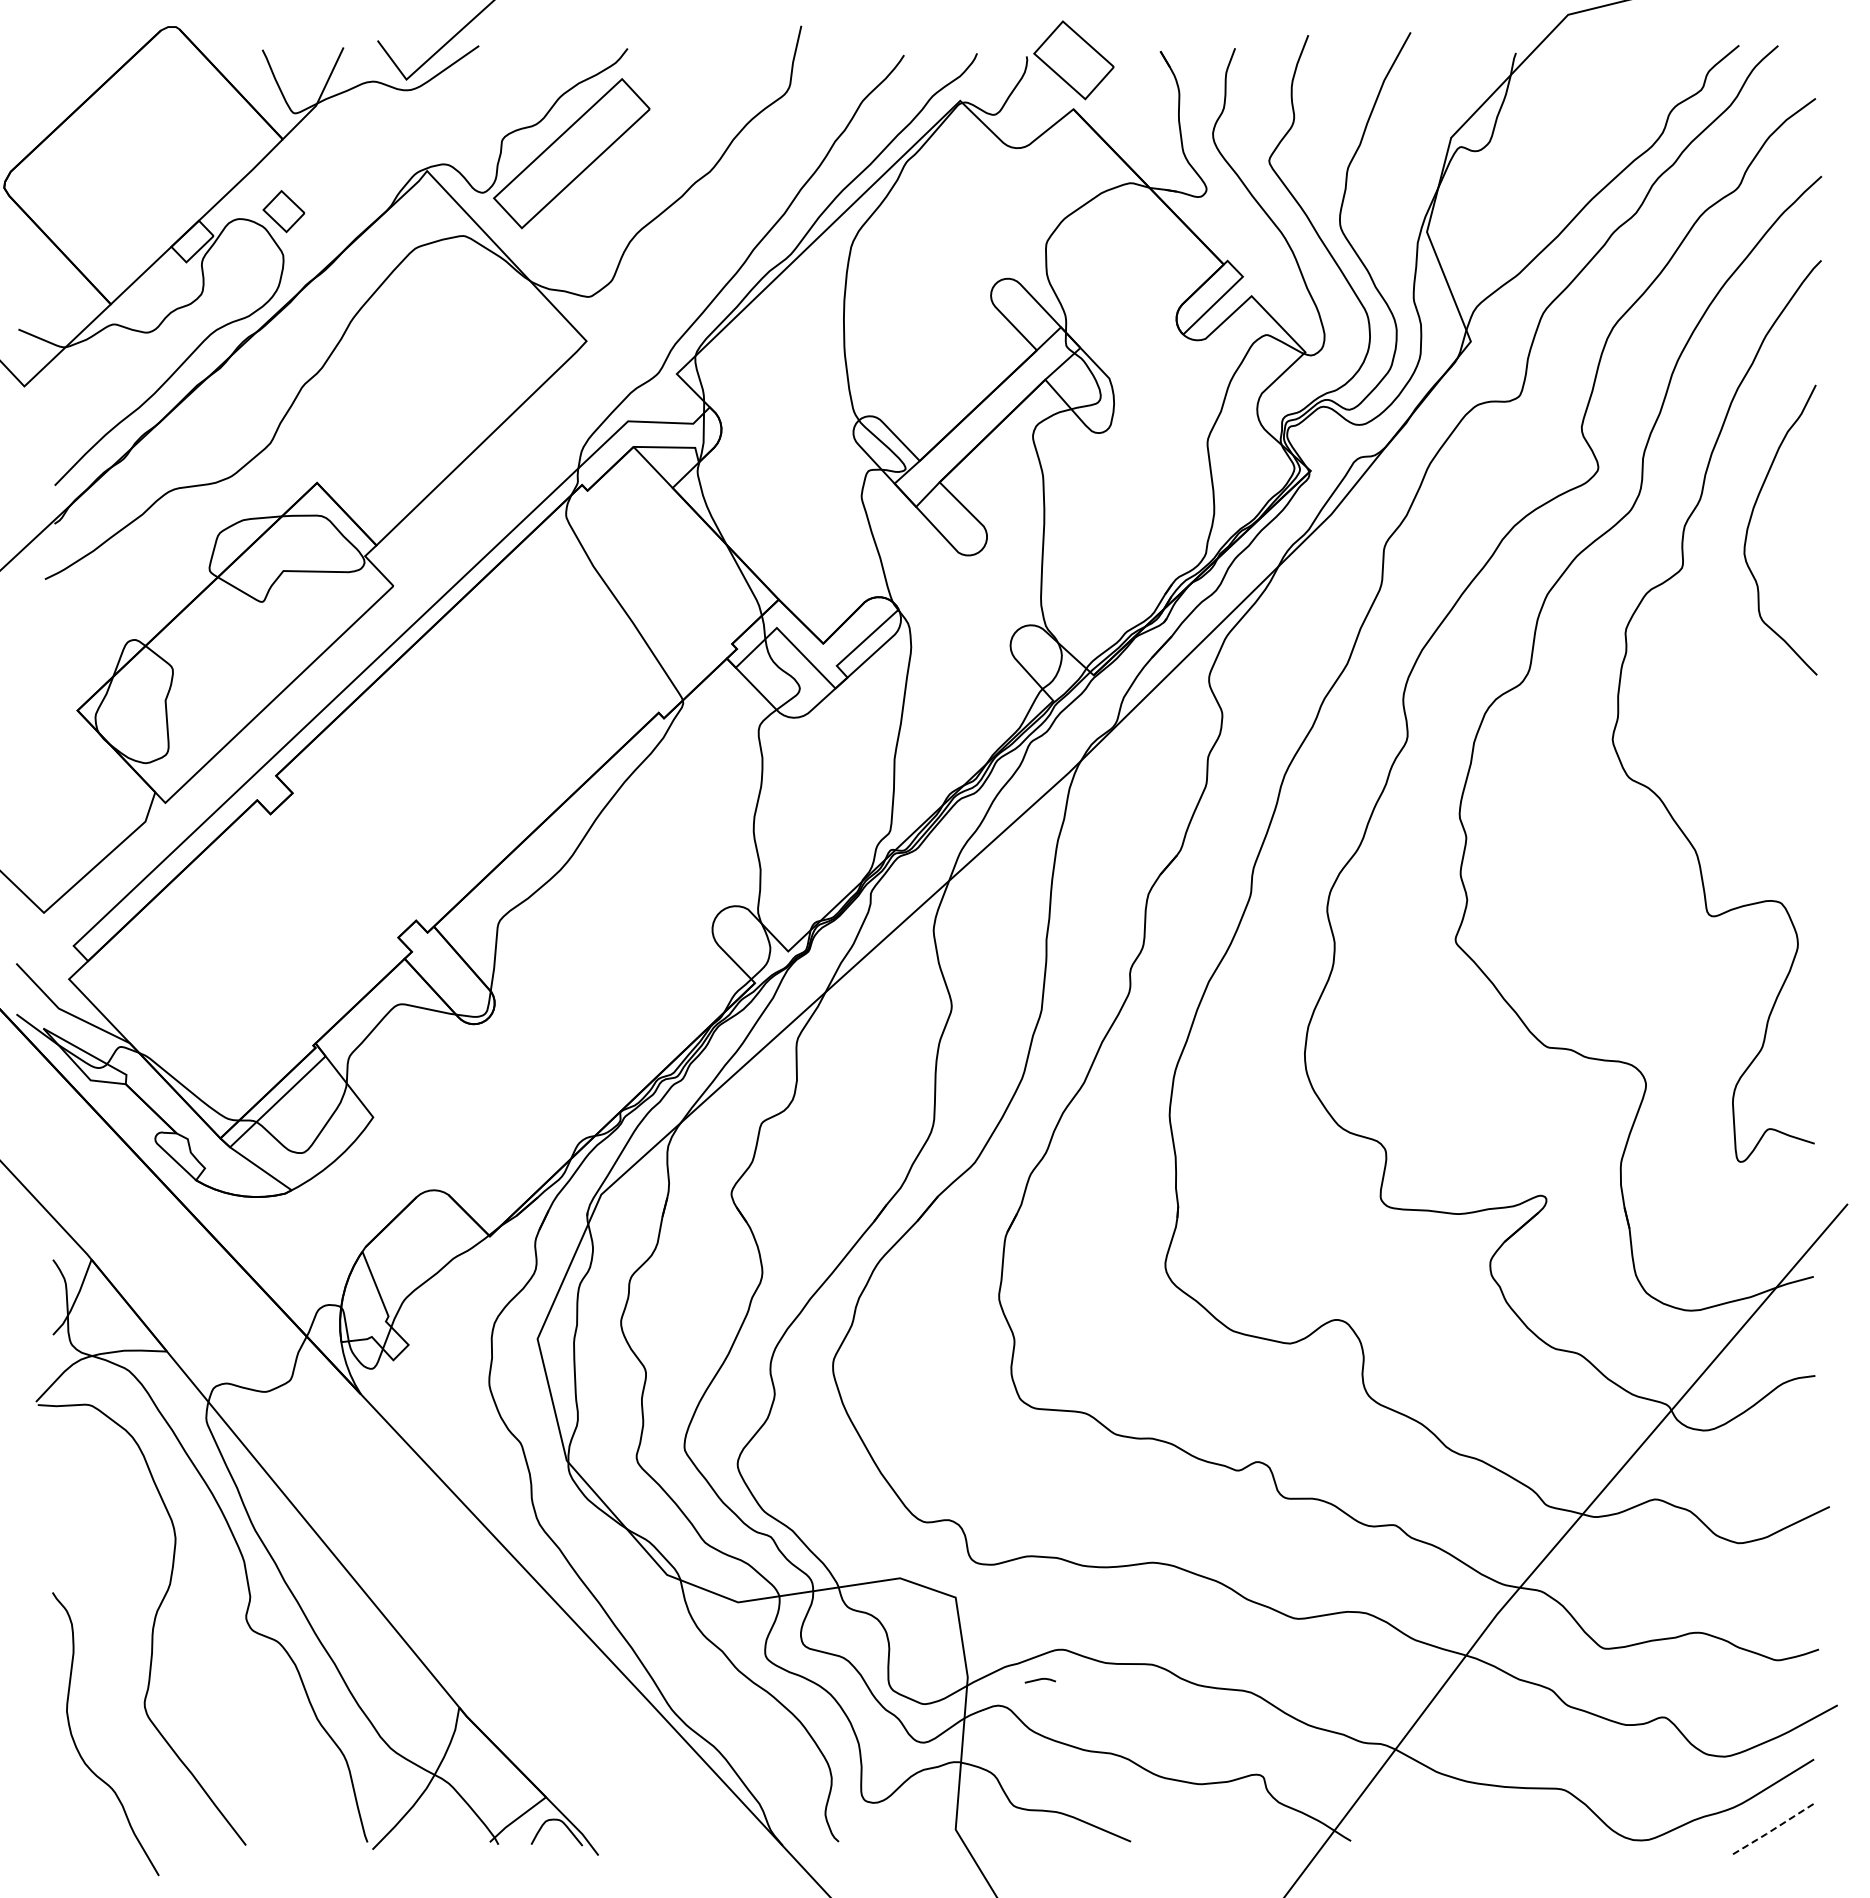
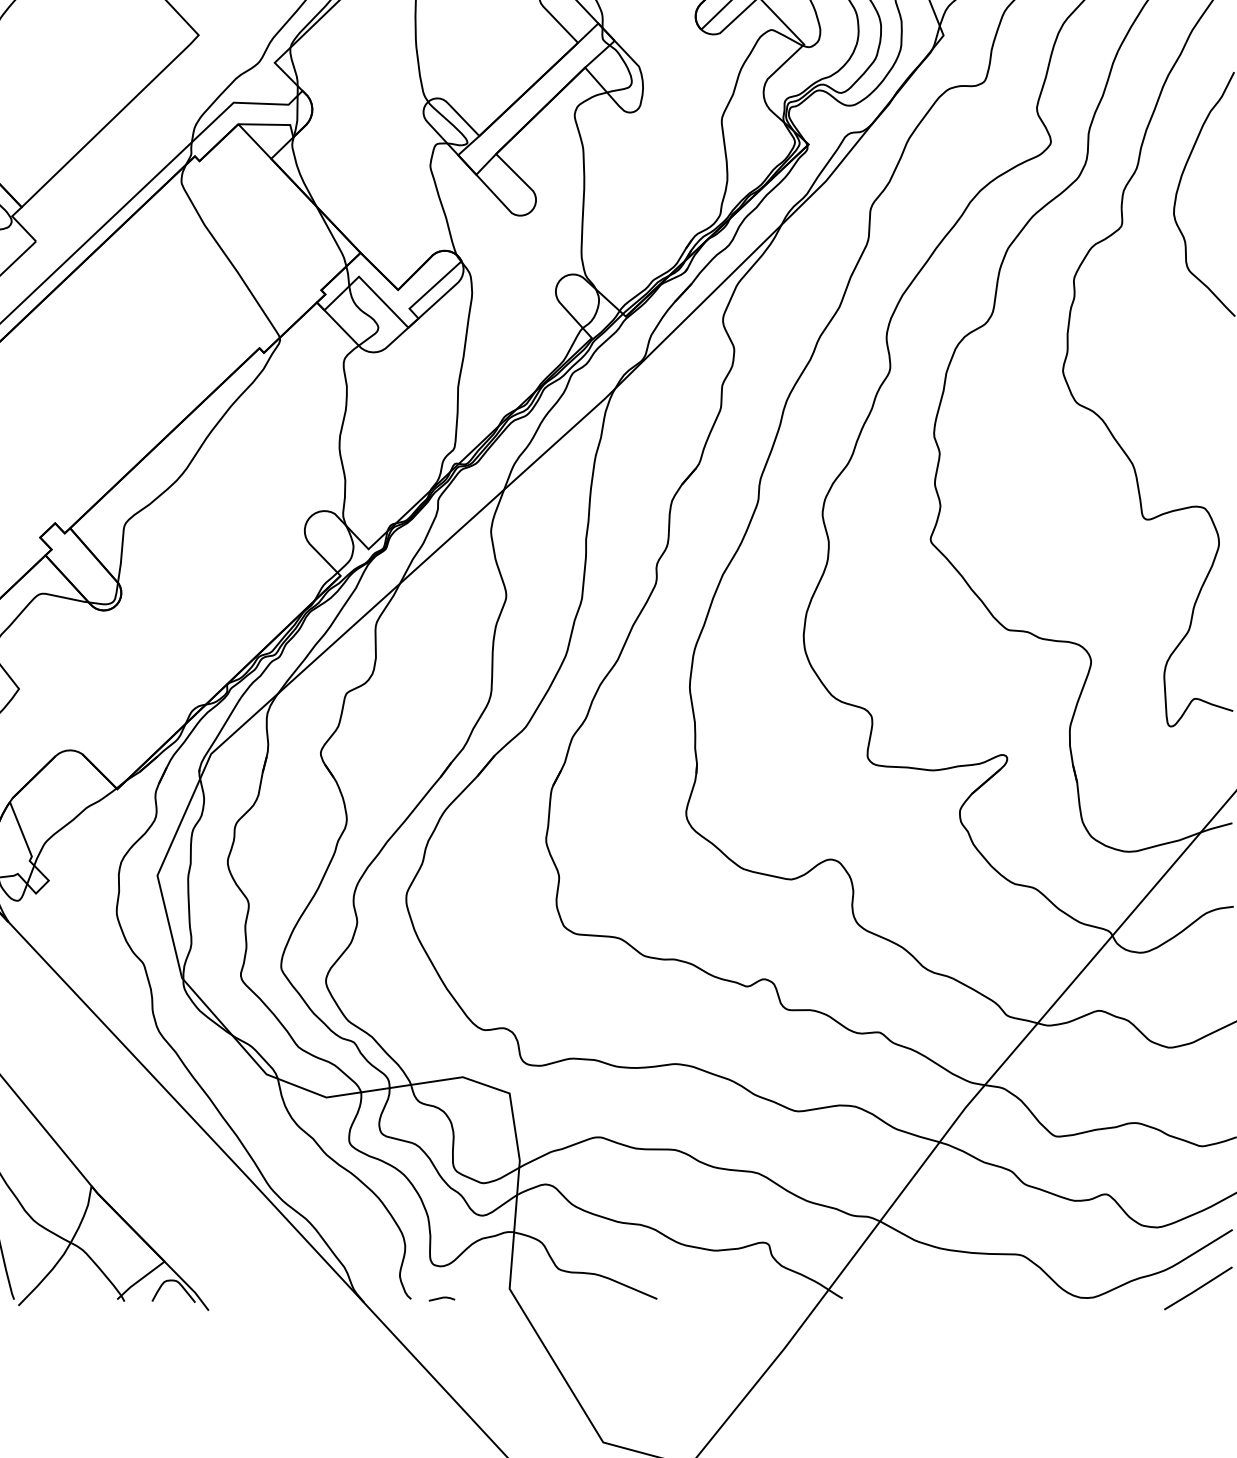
line: (1039, 1680) -> (441, 1298), moved
line: (1773, 1829) -> (1198, 1288), dashed -> solid

